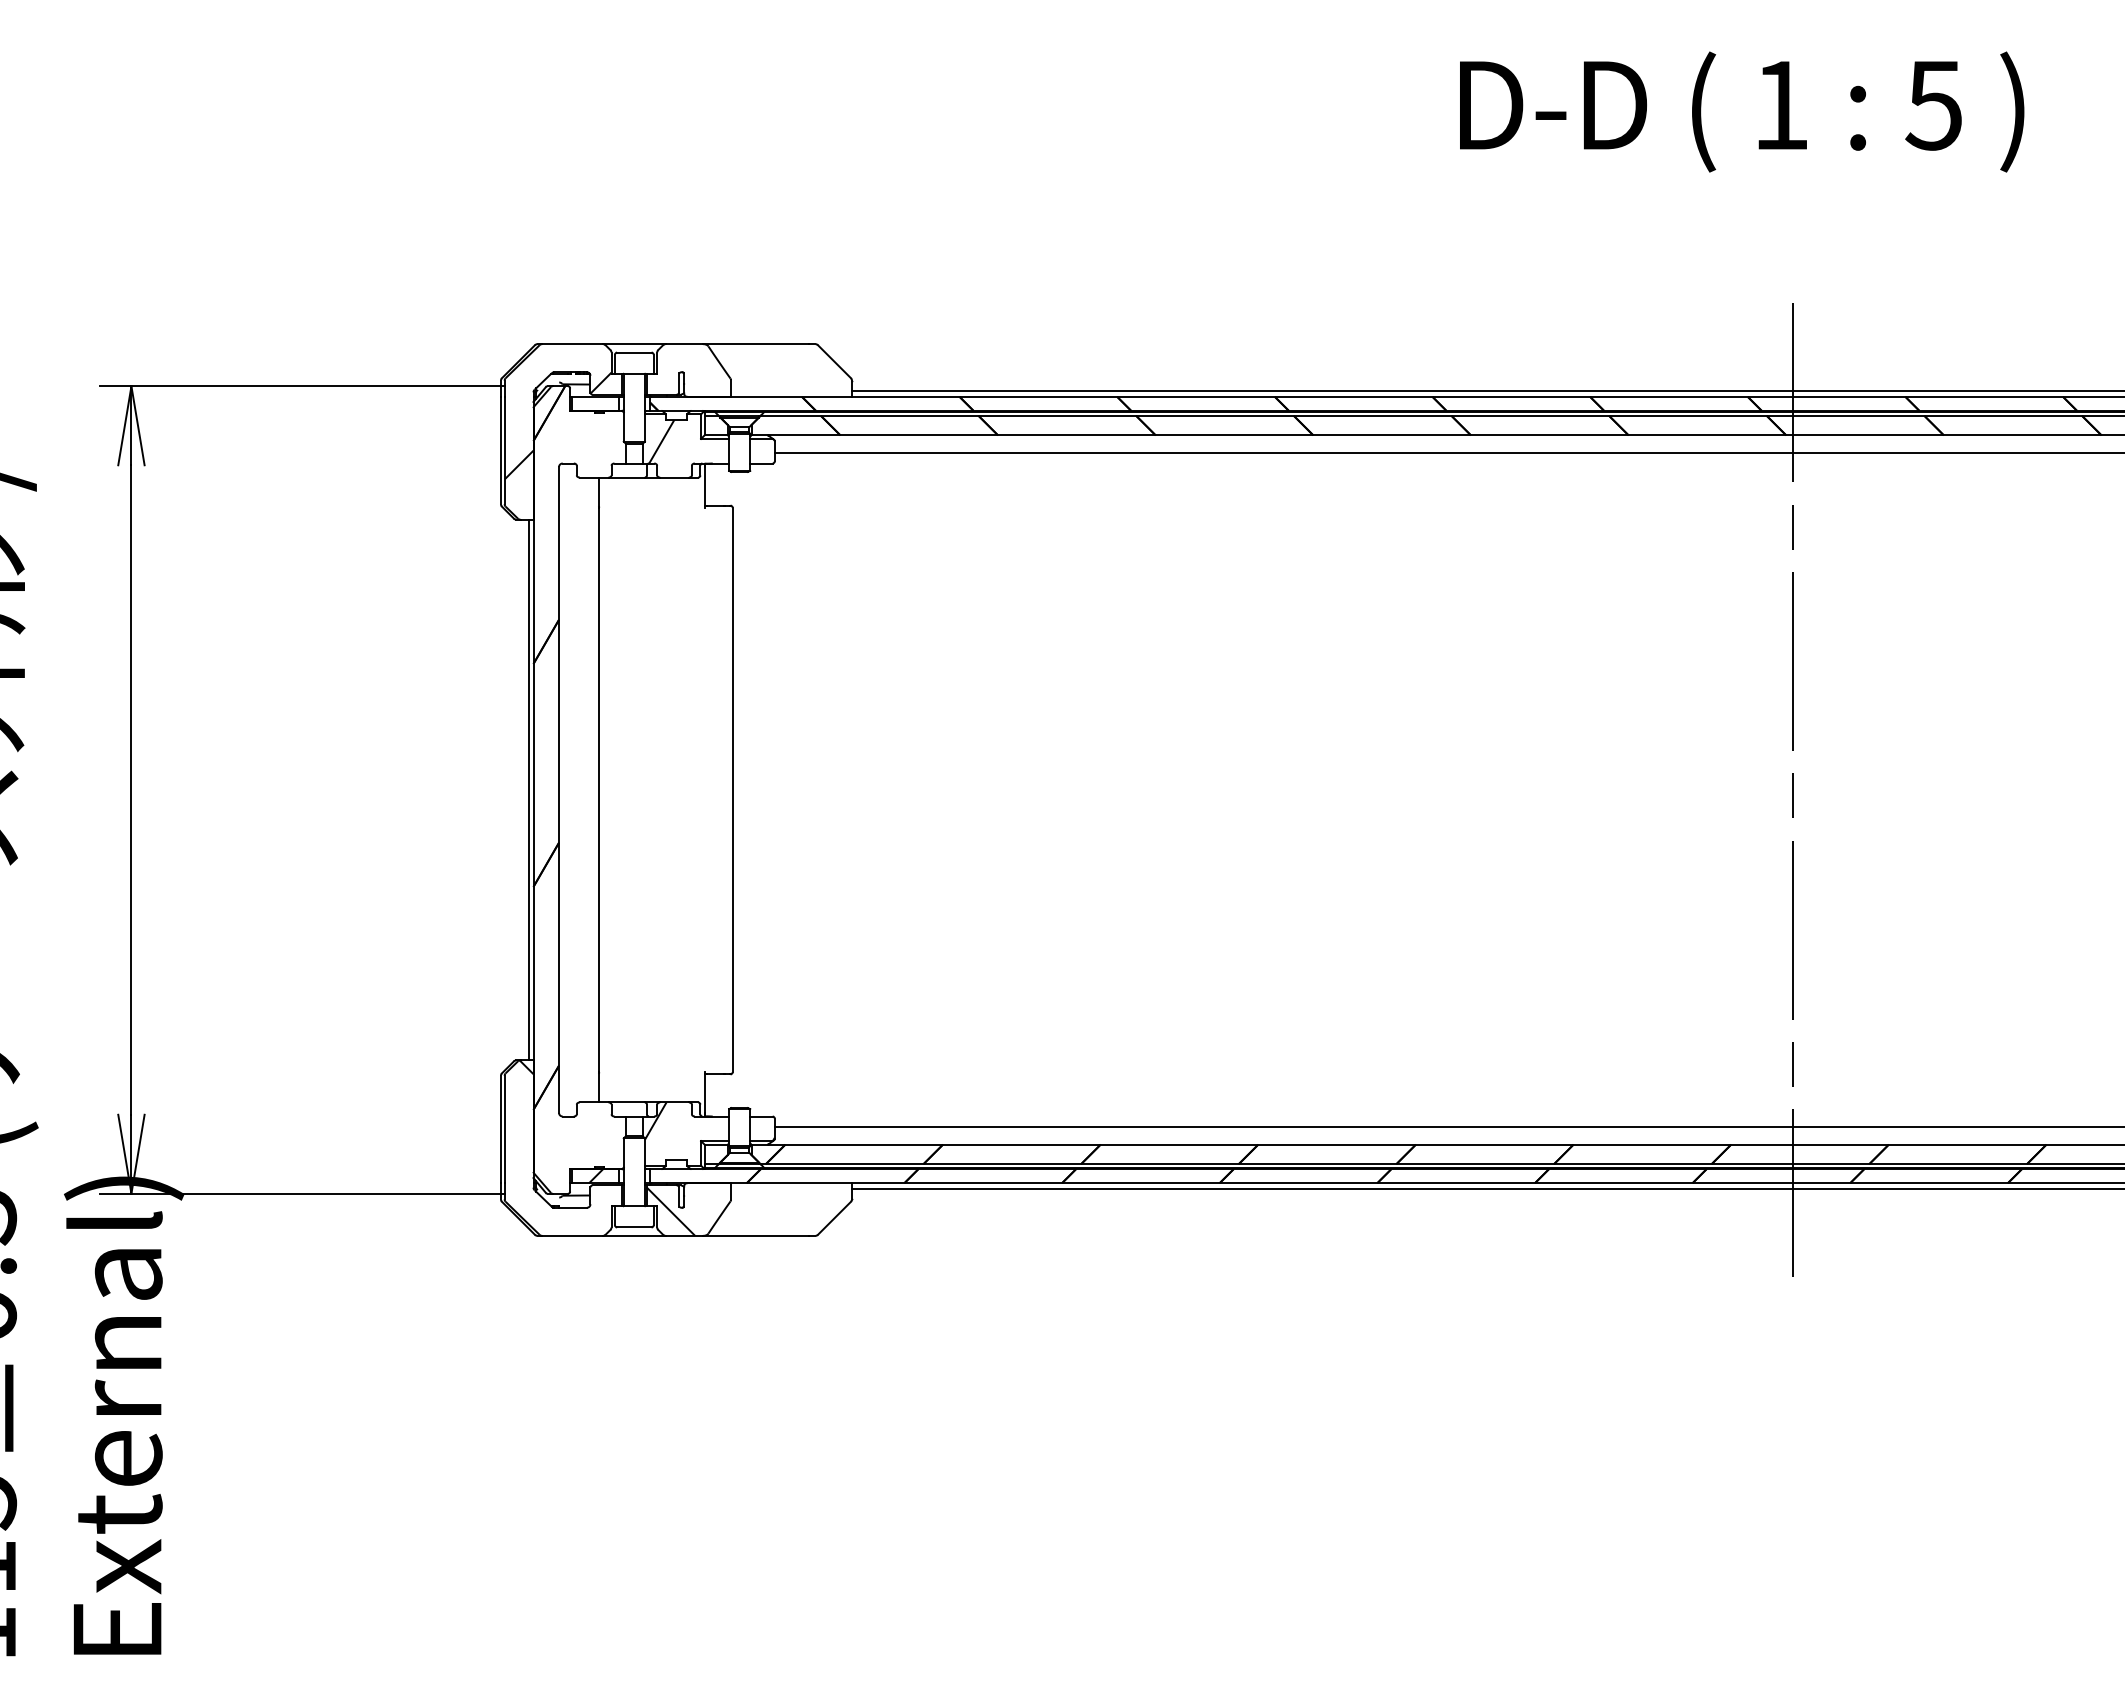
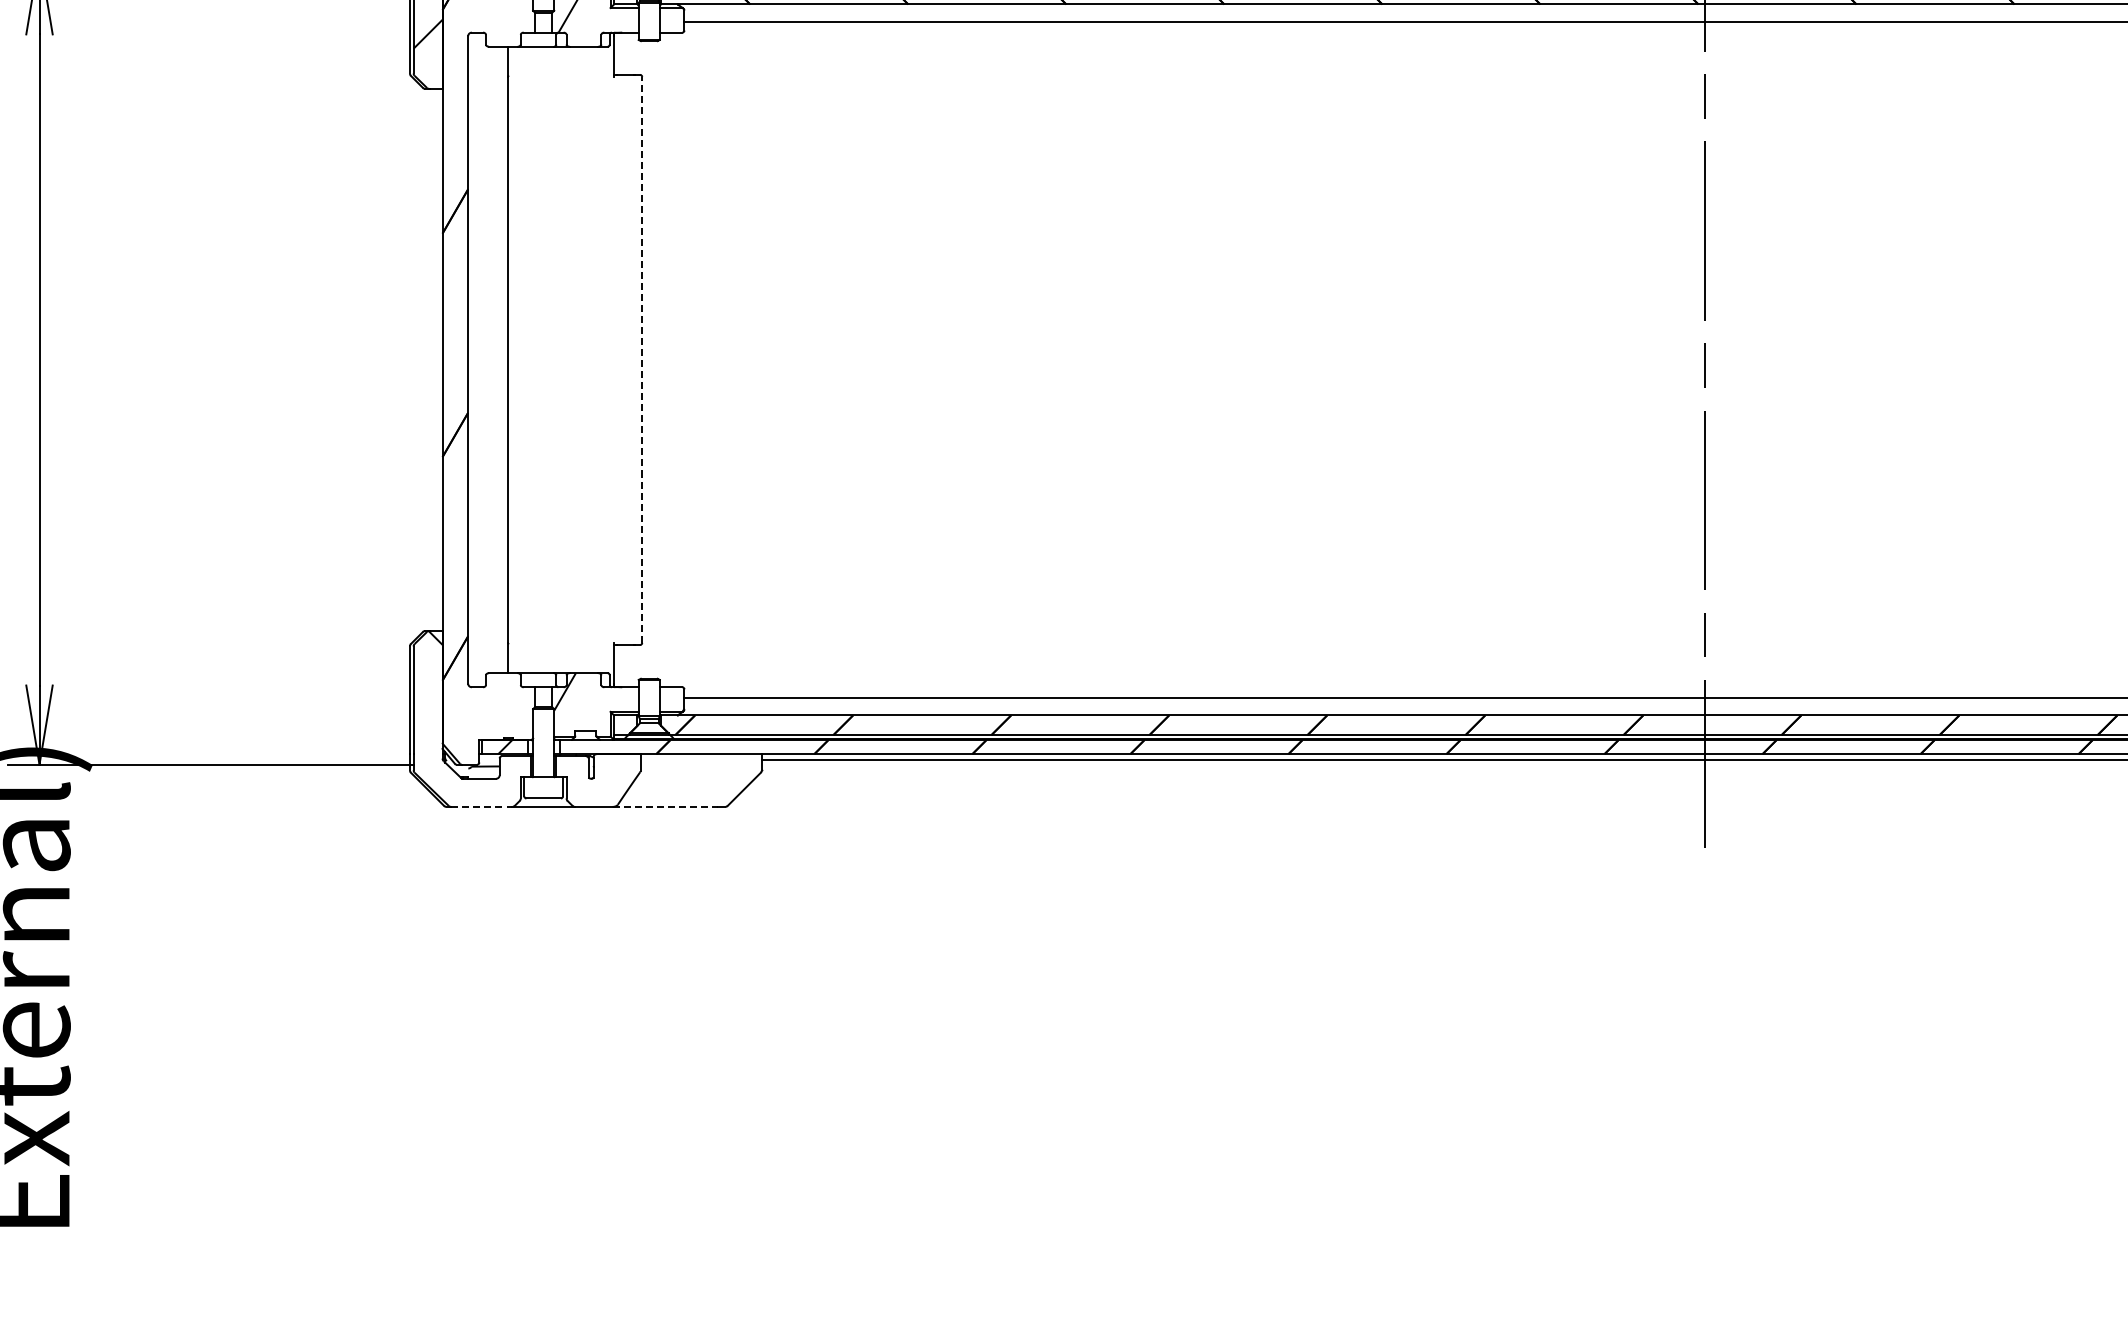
line: (529, 789) -> (438, 359), removed
line: (732, 789) -> (642, 359), solid -> dashed
hatch: (670, 1211) -> (579, 782), removed
line: (573, 1235) -> (482, 806), solid -> dashed
line: (755, 1235) -> (665, 806), solid -> dashed

